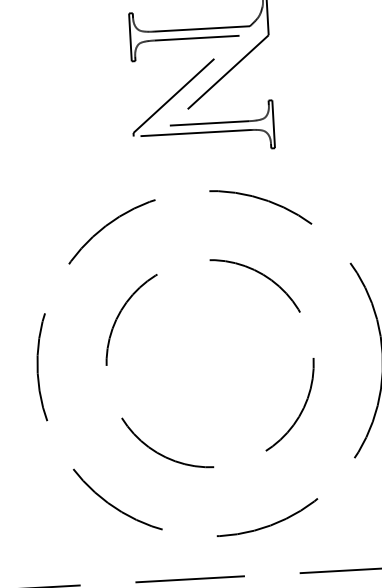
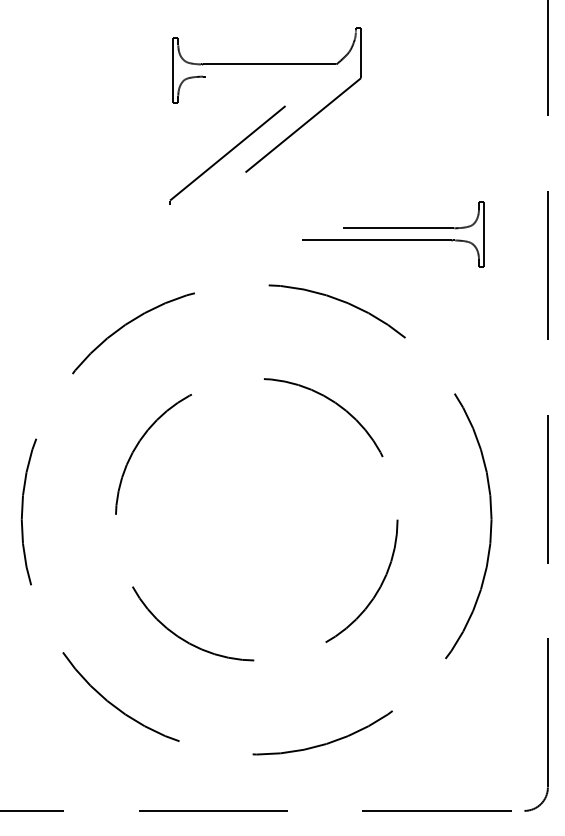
line: (196, 38) -> (263, 76), removed
part: (207, 128) -> (393, 234), moved

